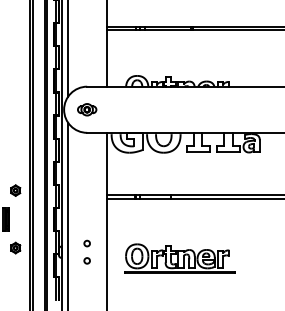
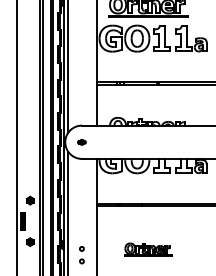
part: (86, 110) -> (81, 142), size x0.6
part: (86, 252) -> (81, 255), moved
part: (179, 258) -> (148, 249), size x0.6

